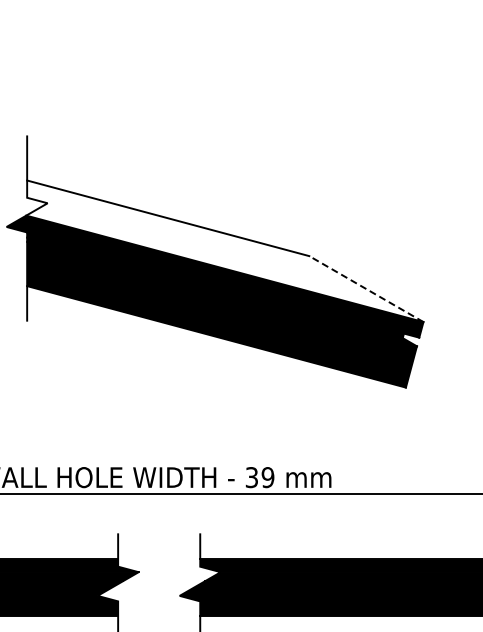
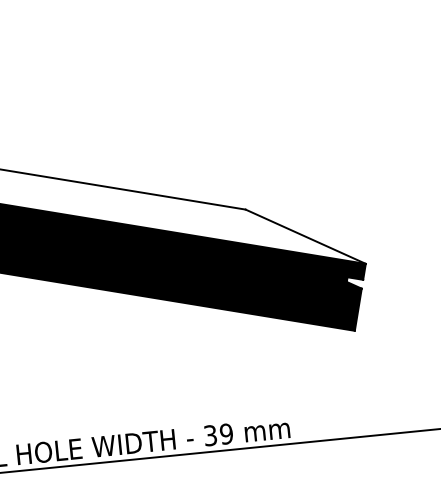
line: (366, 289) -> (305, 237), dashed -> solid

